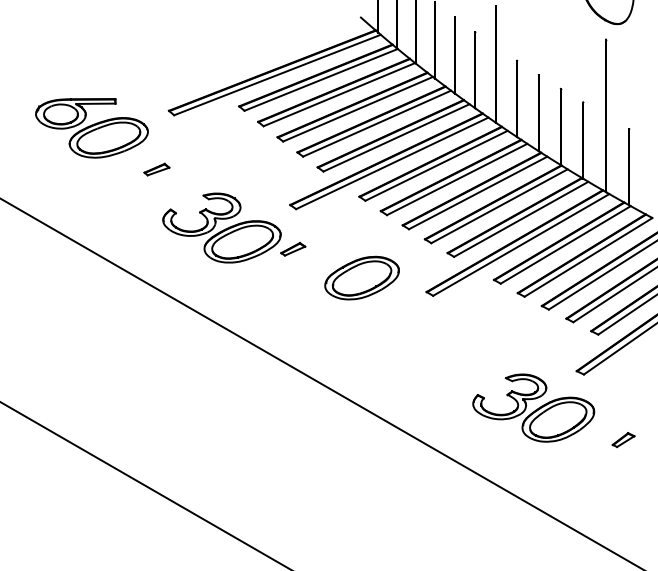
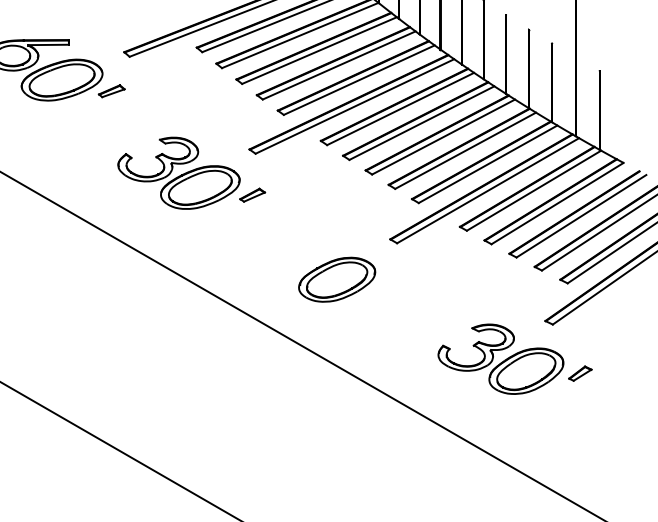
part: (156, 169) -> (111, 91), moved
part: (361, 277) -> (336, 279), moved
part: (623, 440) -> (580, 374), moved

